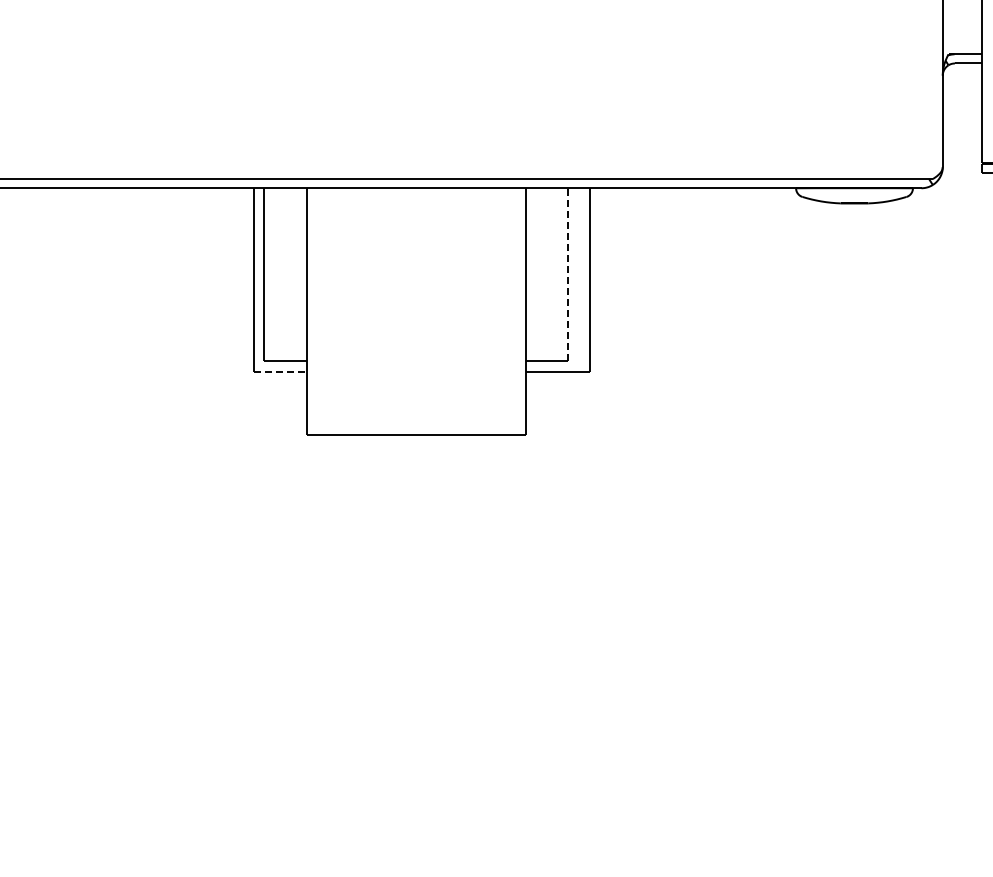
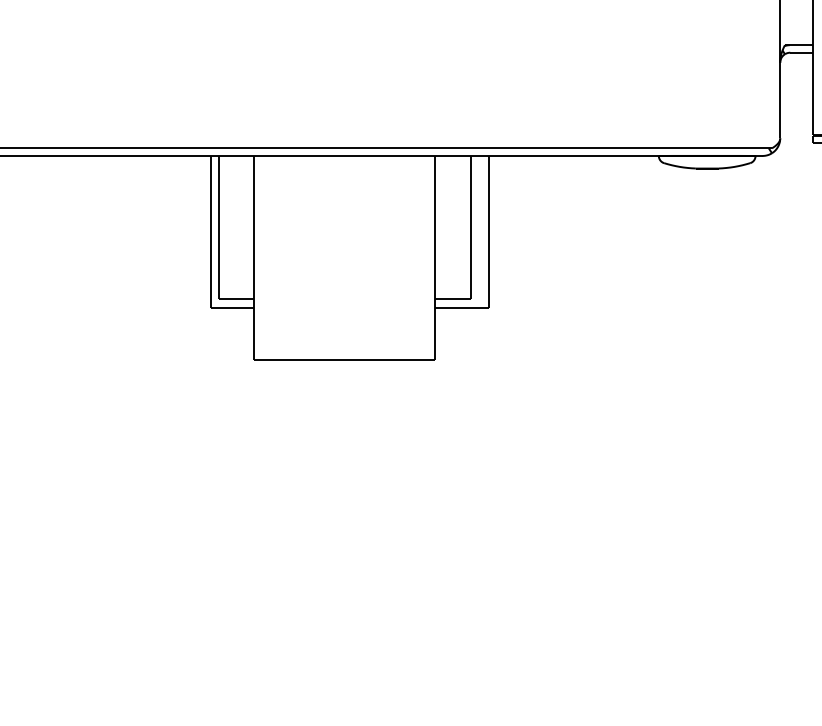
line: (568, 274) -> (470, 227), dashed -> solid
line: (280, 371) -> (232, 307), dashed -> solid

